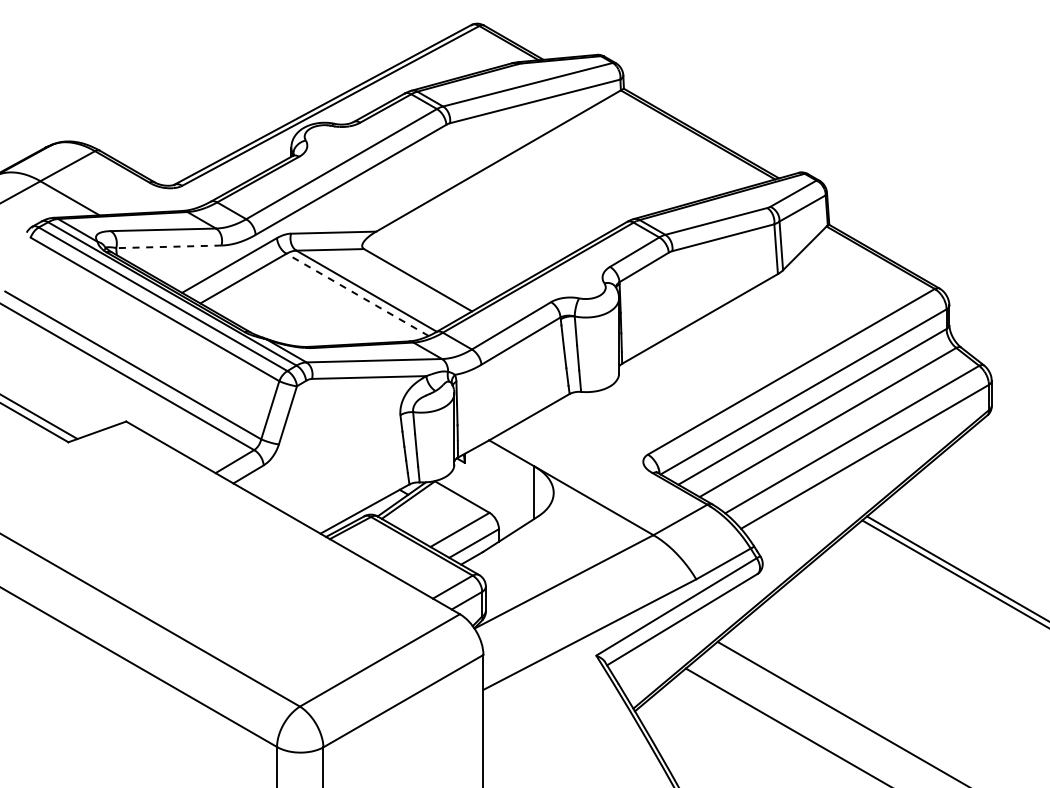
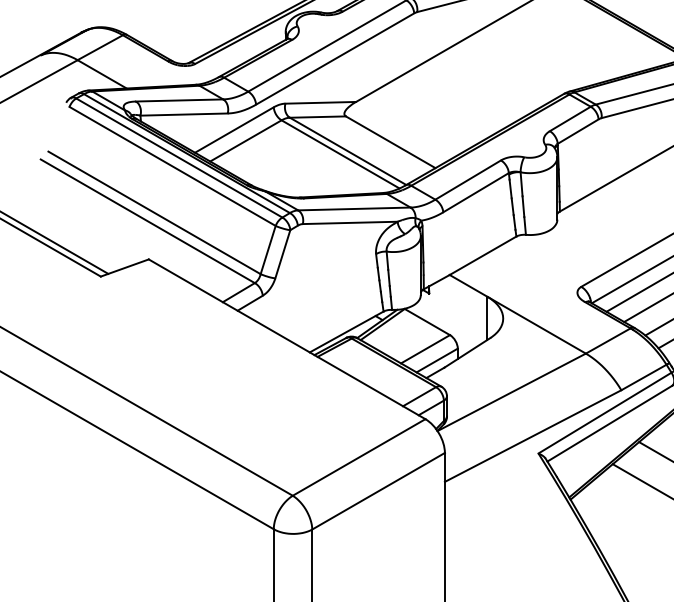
line: (168, 246) -> (183, 114), dashed -> solid
line: (357, 294) -> (340, 154), dashed -> solid

